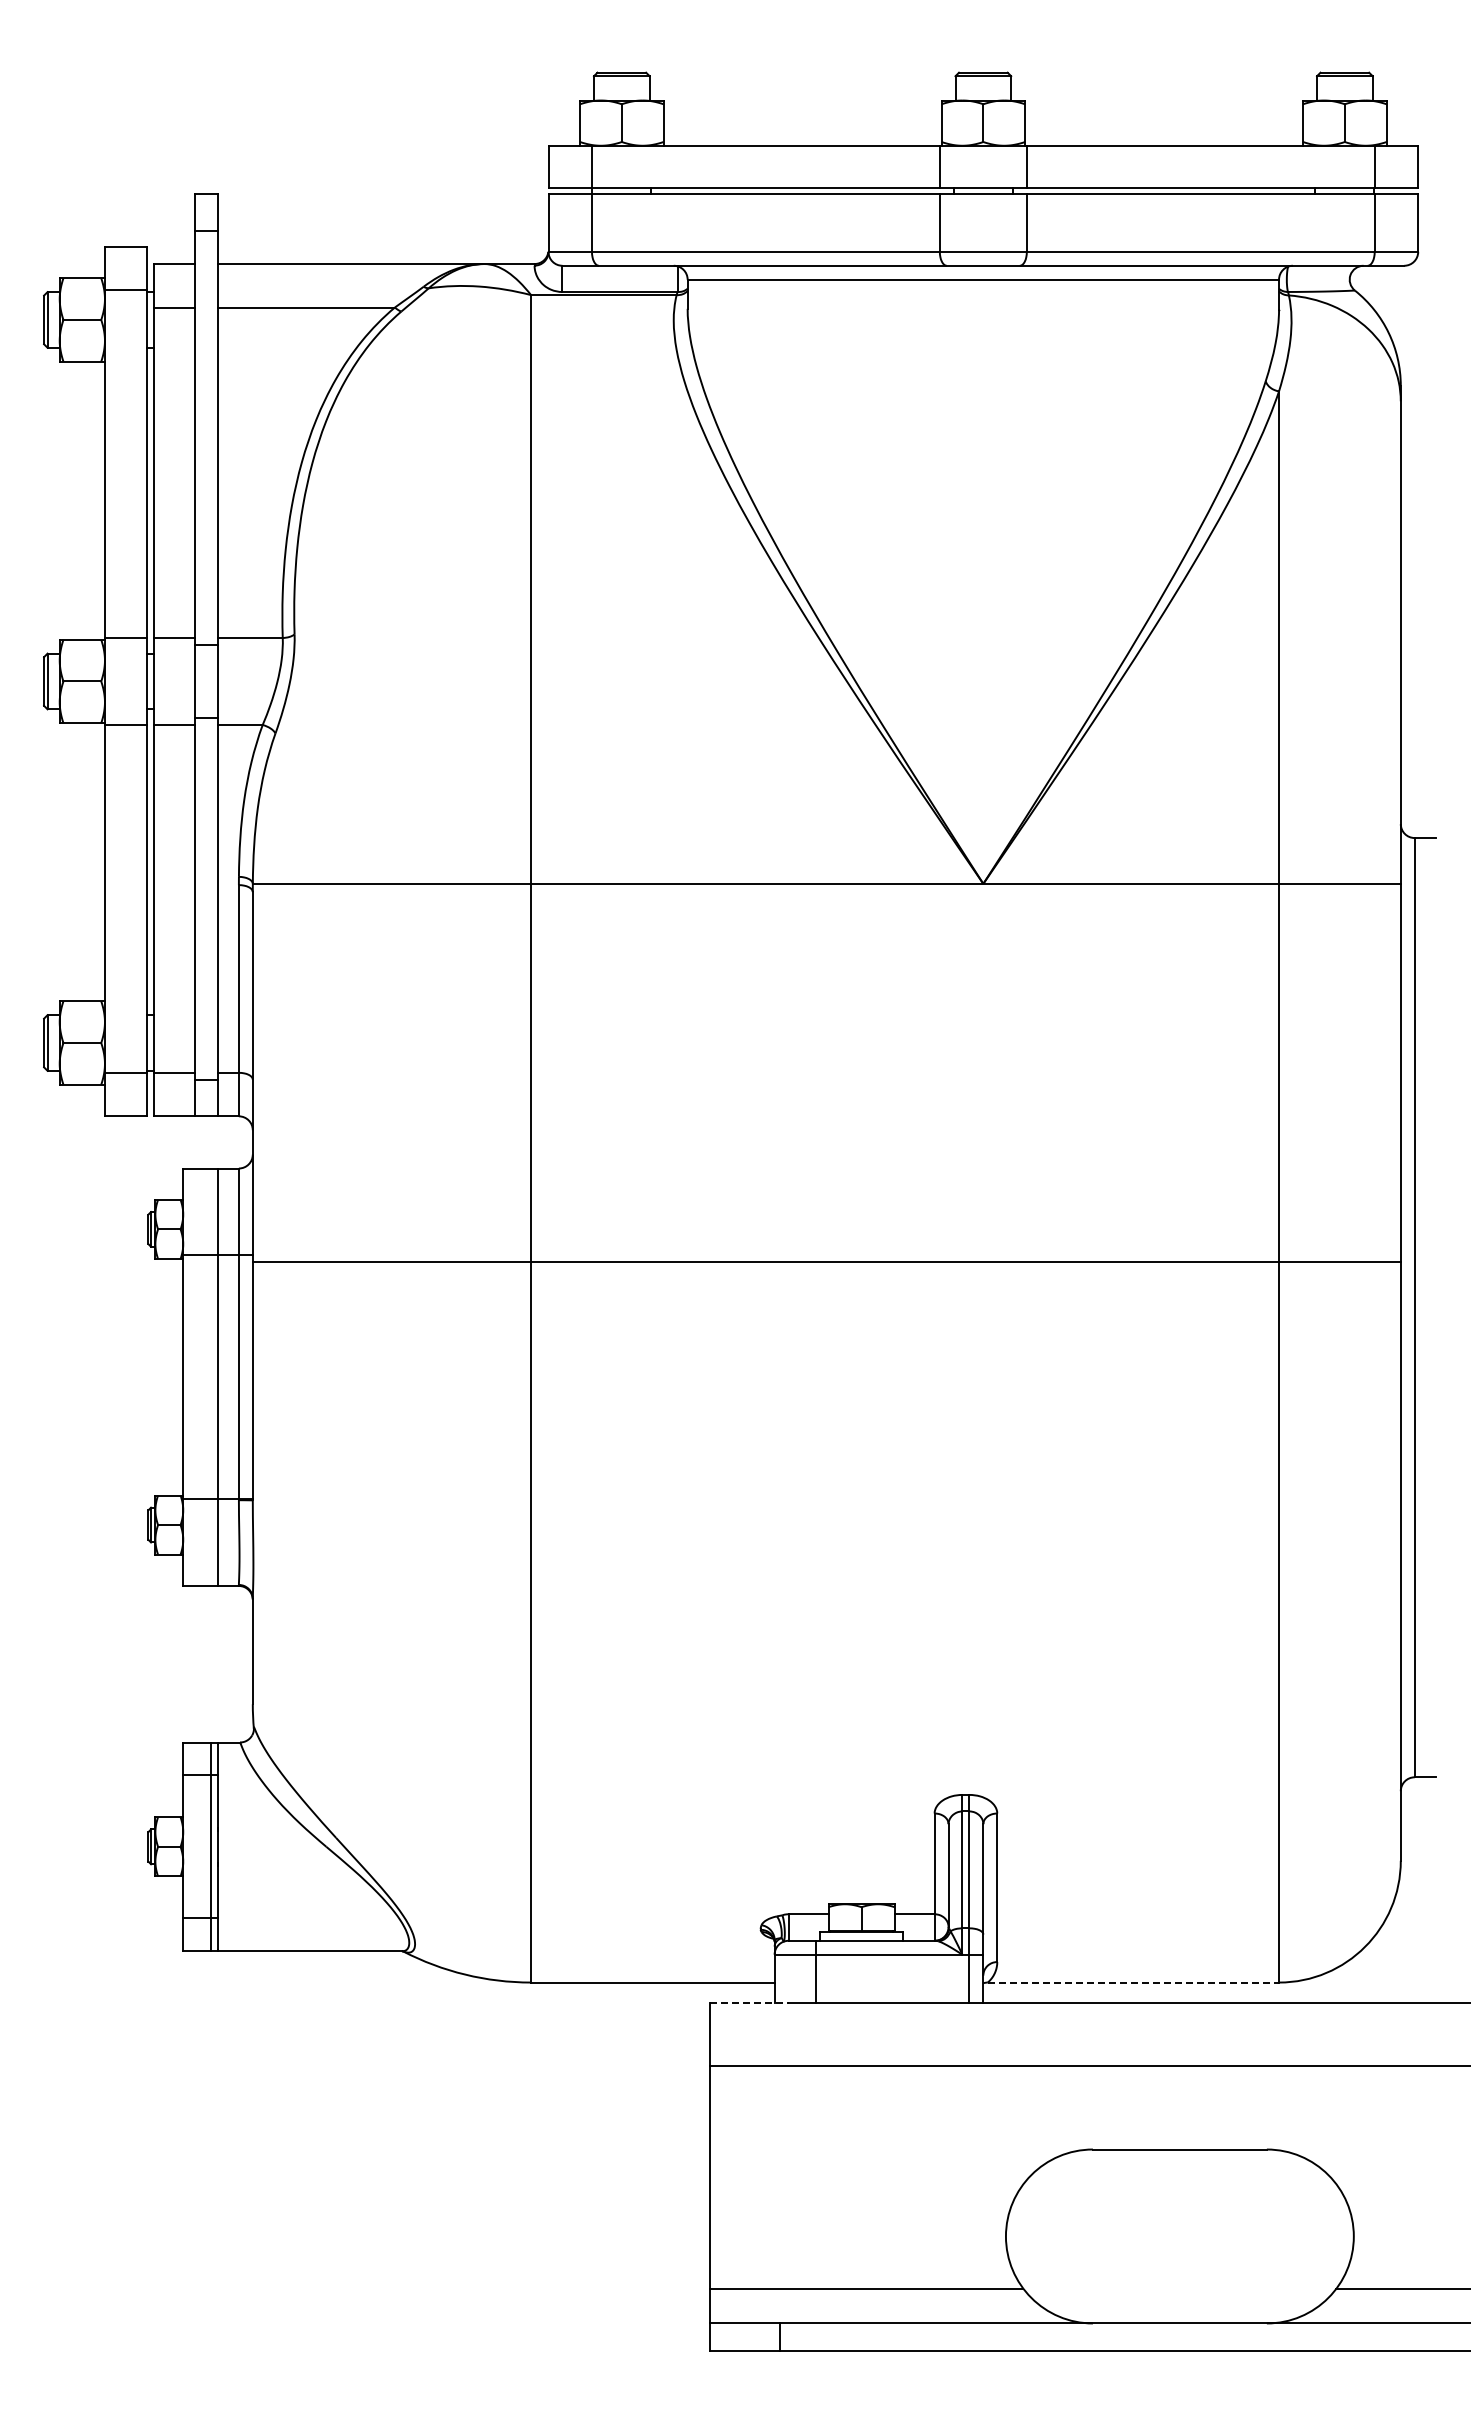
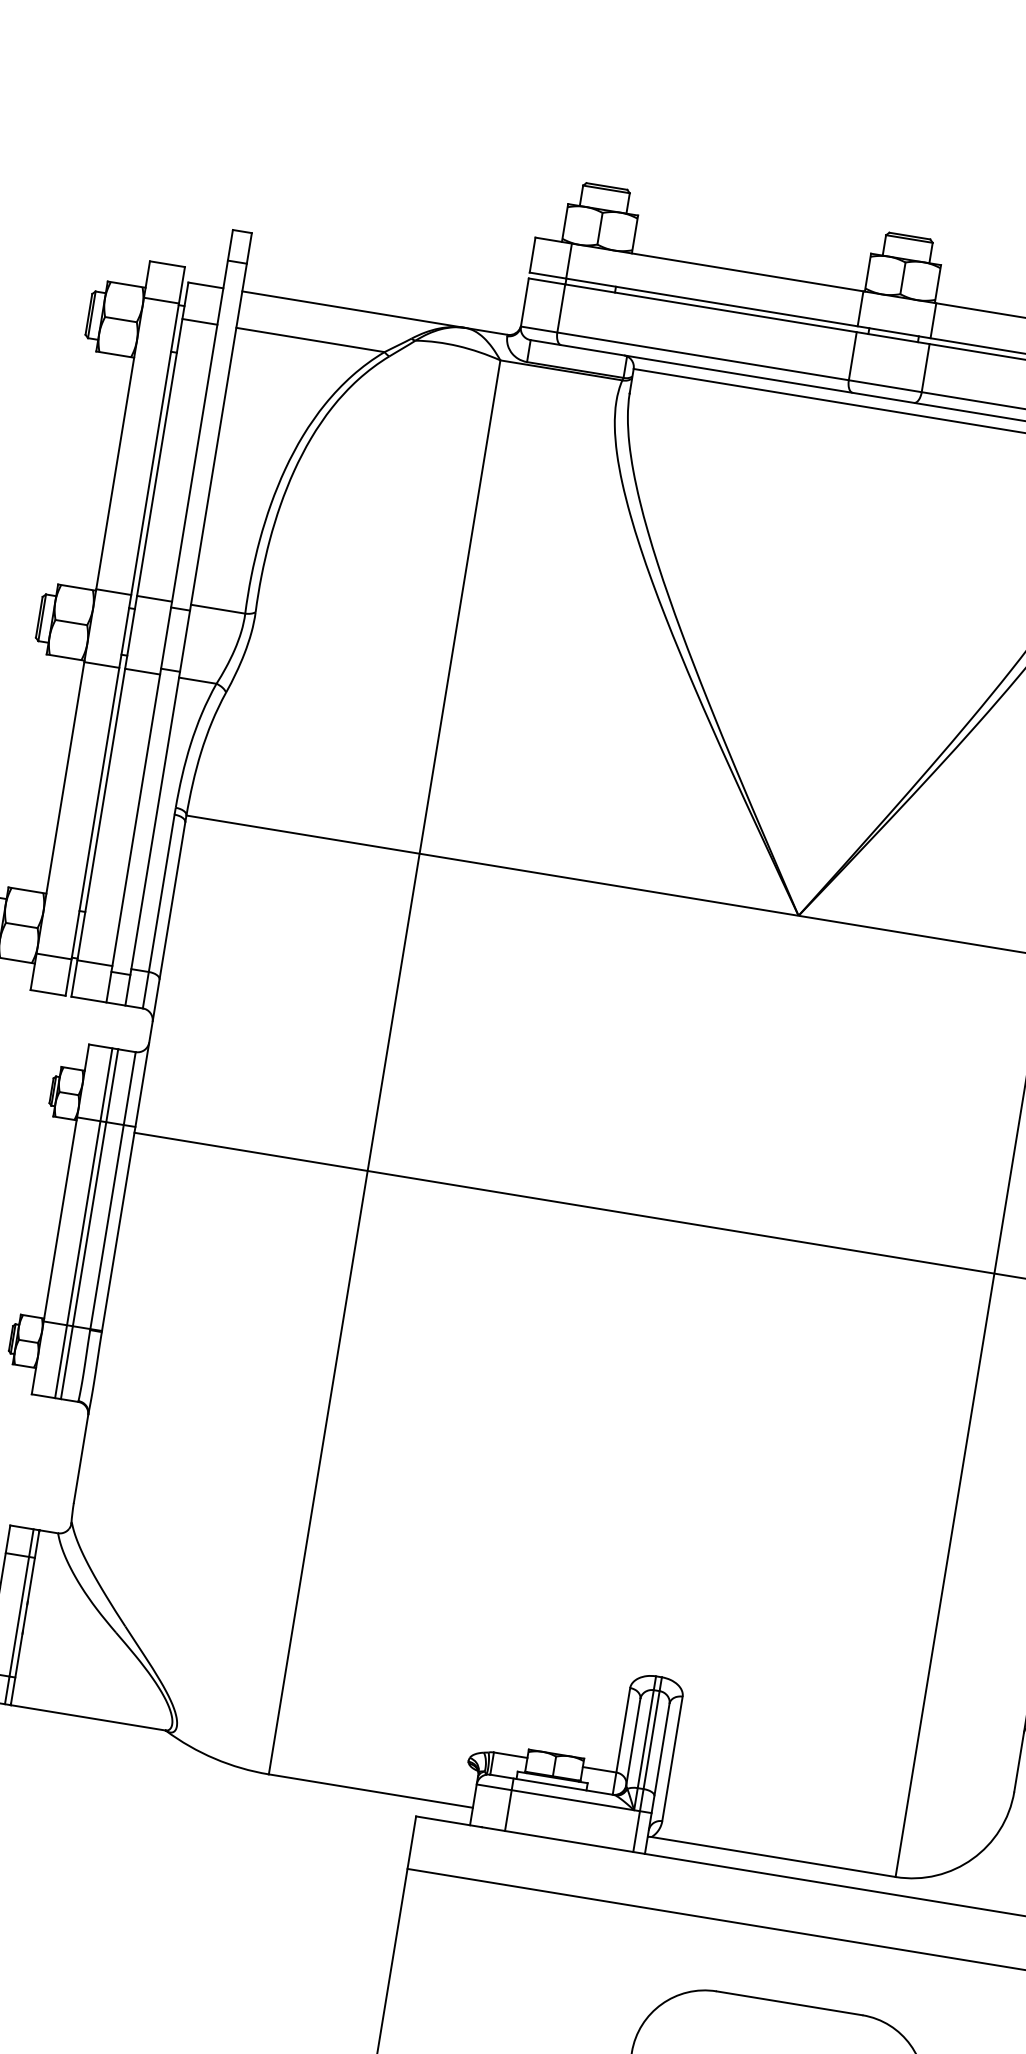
line: (211, 1376) -> (84, 1222), added
line: (1133, 1982) -> (773, 1856), dashed -> solid
line: (750, 2003) -> (449, 1822), dashed -> solid

